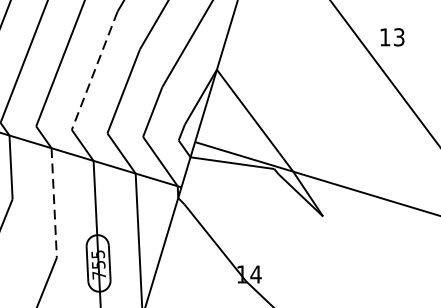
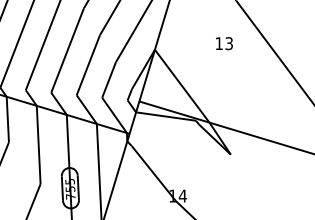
text: (392, 37) -> (224, 43), moved
line: (94, 72) -> (67, 51), dashed -> solid
line: (53, 203) -> (38, 145), dashed -> solid

